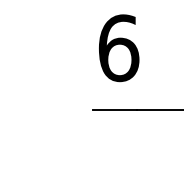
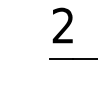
text: (119, 47) -> (63, 25), 6 -> 2

